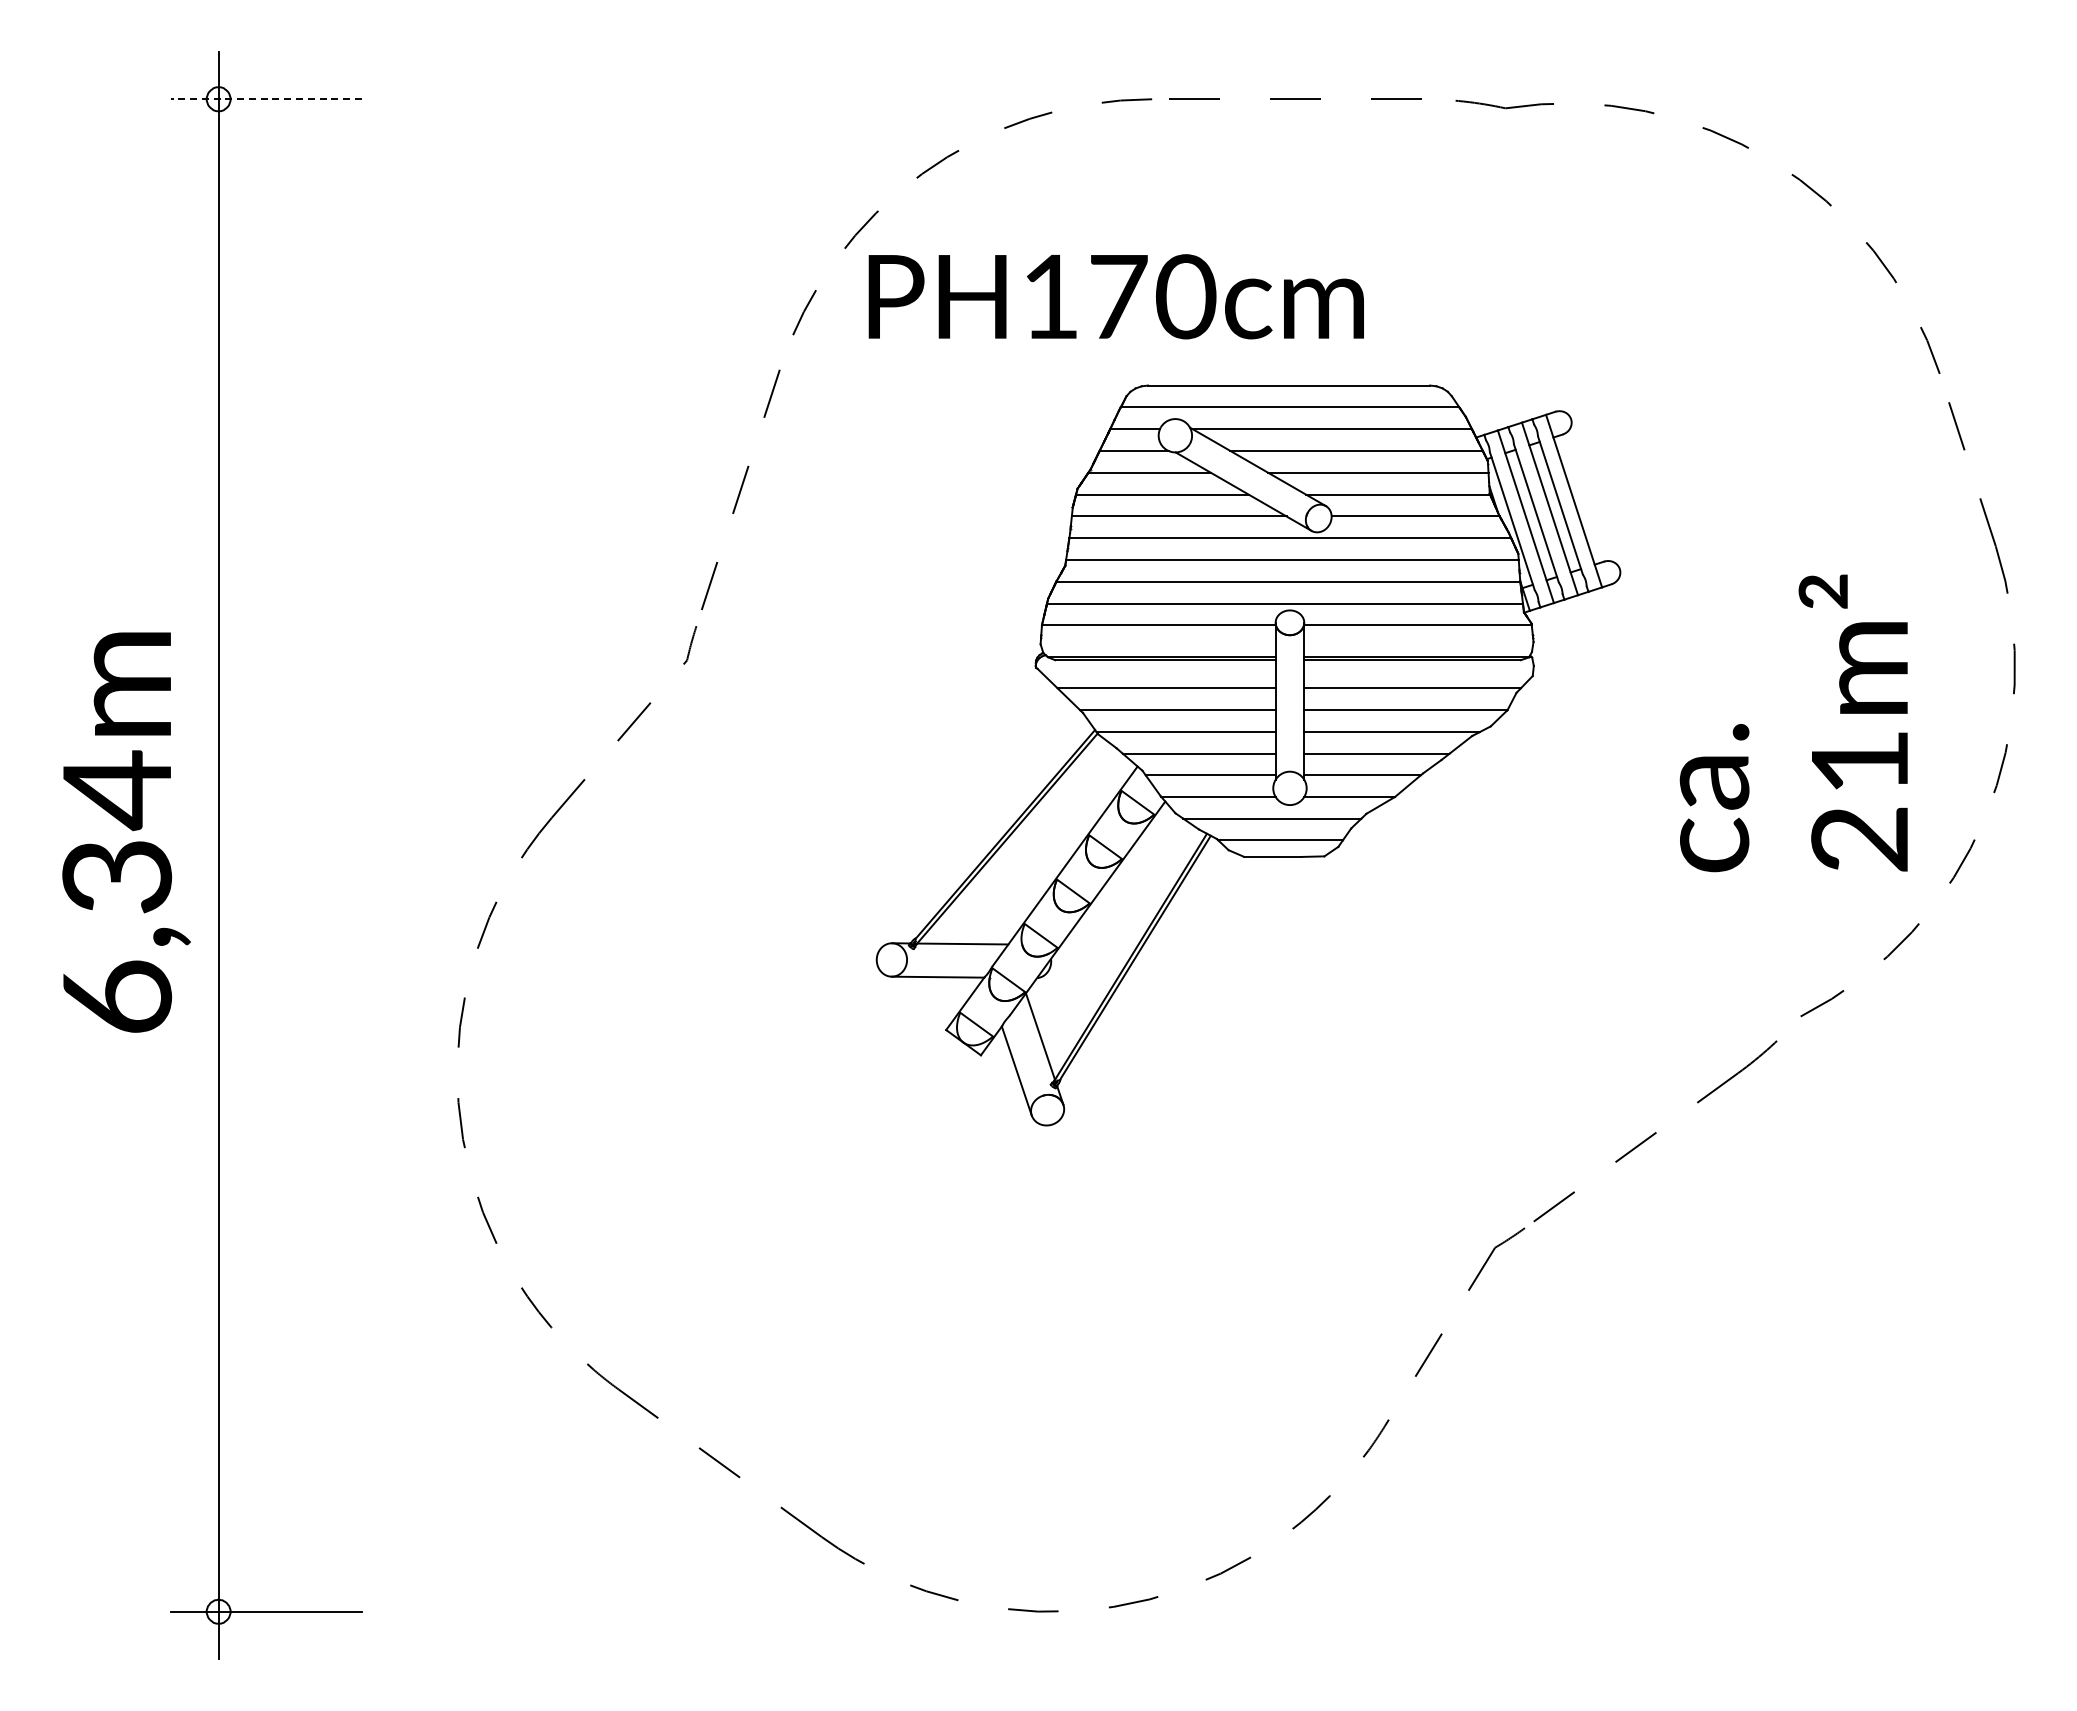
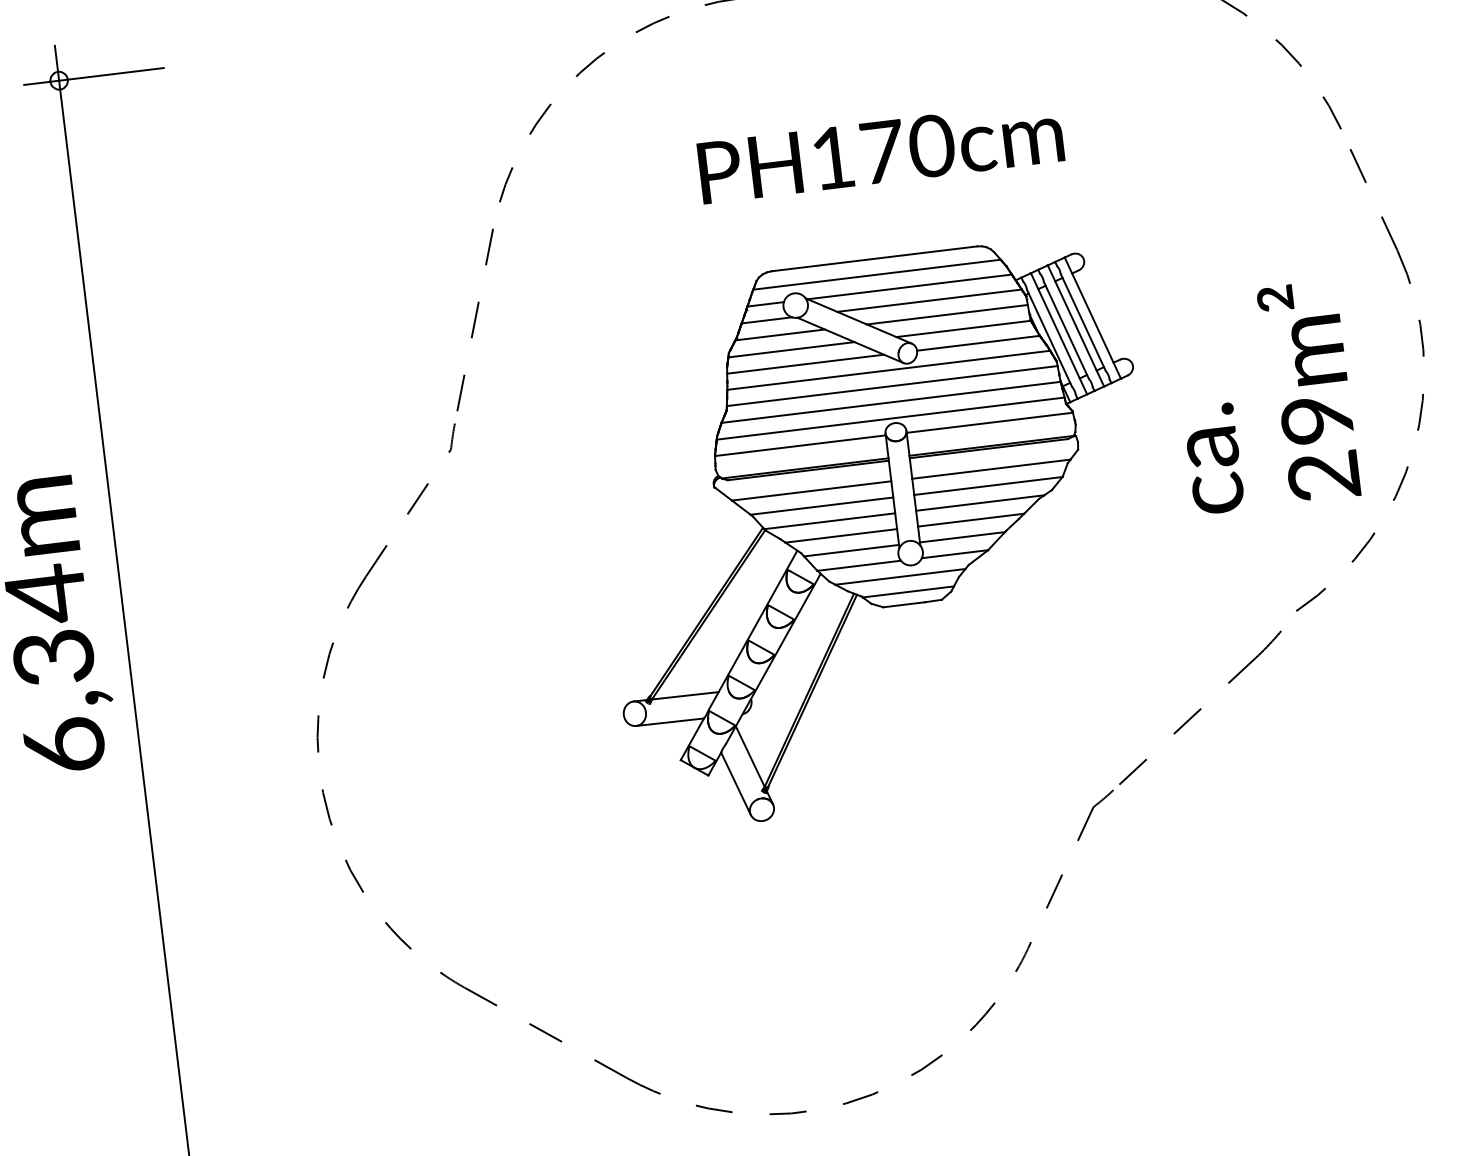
line: (265, 99) -> (93, 76), dashed -> solid
text: (1115, 296) -> (880, 152), moved
part: (1248, 755) -> (877, 532), moved
text: (1859, 762) -> (1316, 420), 21m² -> 29m²

